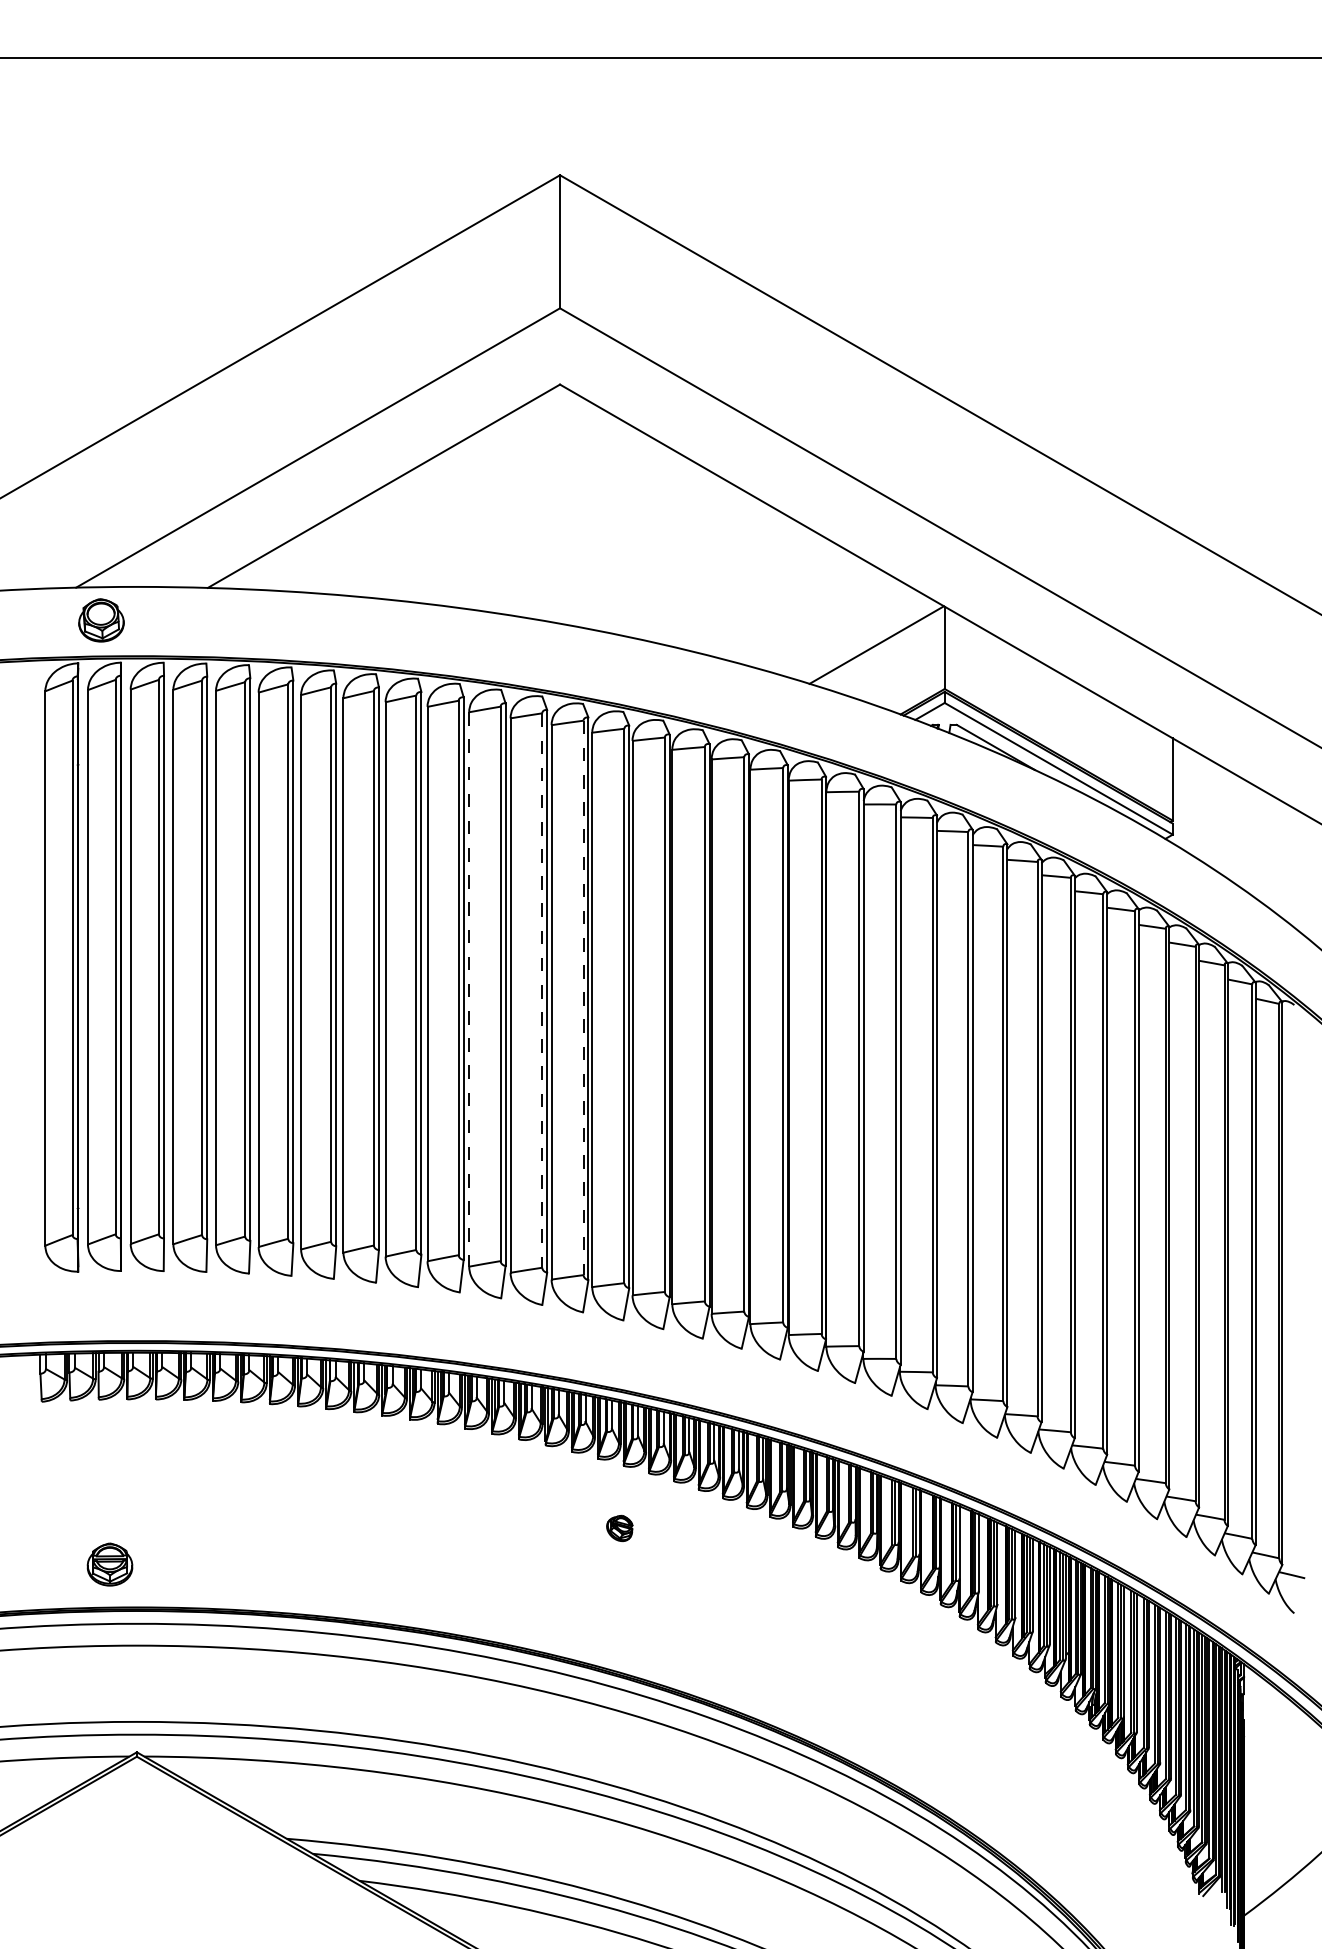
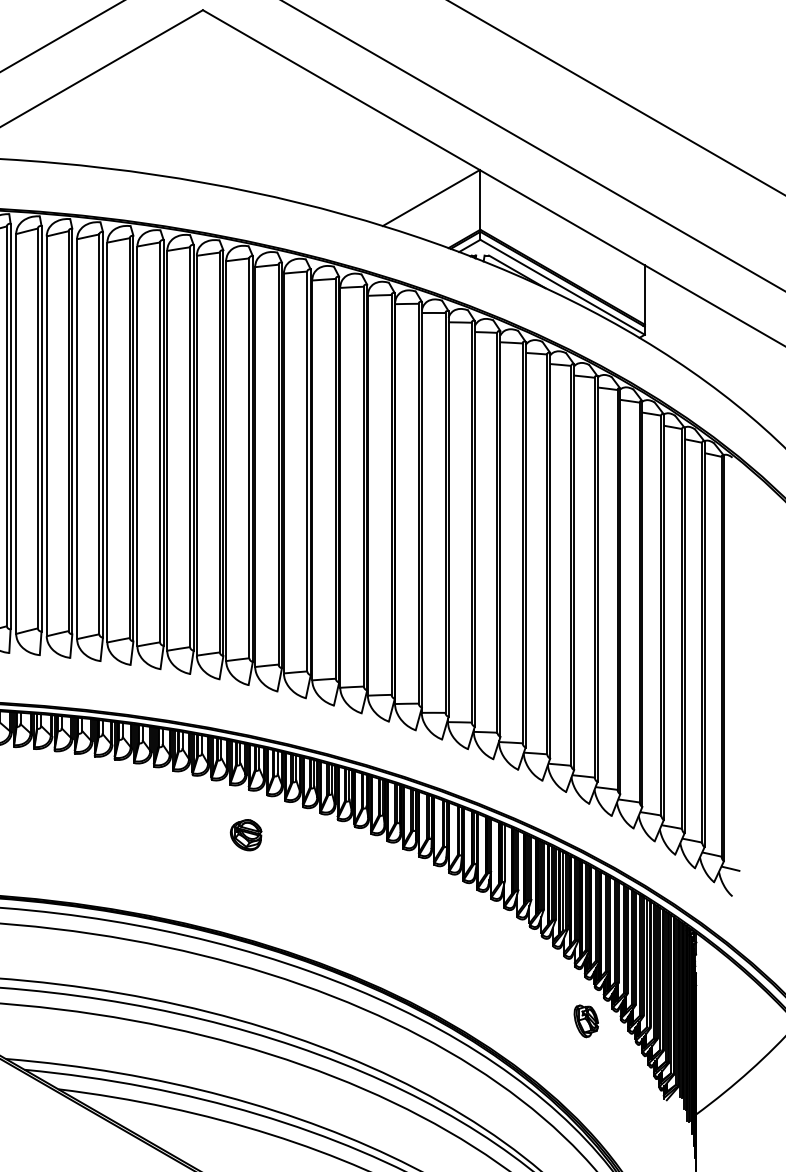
line: (469, 989) -> (137, 446), dashed -> solid
line: (542, 991) -> (190, 447), dashed -> solid
line: (583, 998) -> (219, 452), dashed -> solid
part: (619, 1528) -> (245, 835), size x1.67
part: (1091, 1786) -> (586, 1021), added

